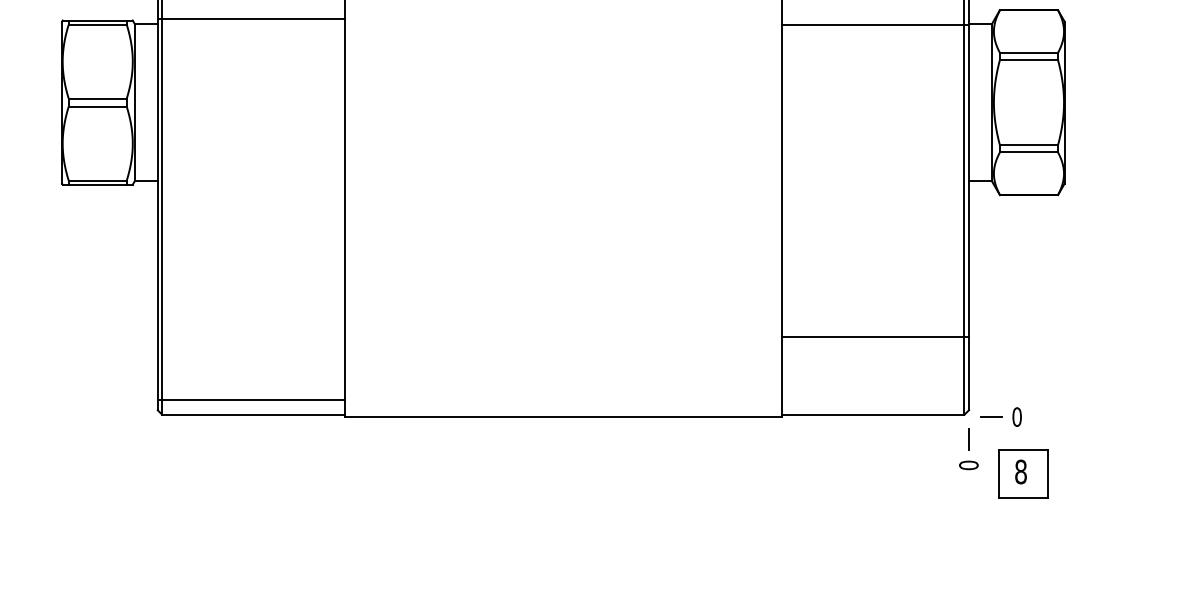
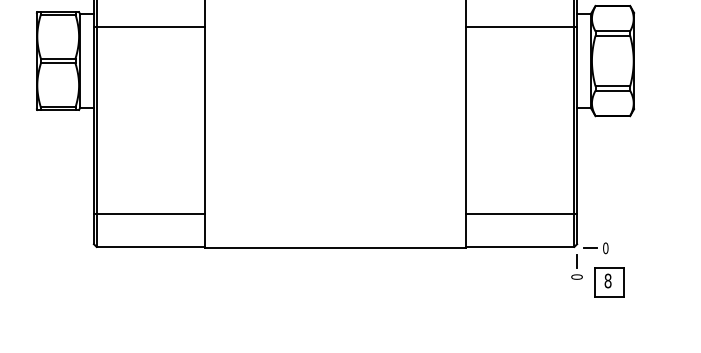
line: (251, 19) -> (149, 27), moved
line: (875, 26) -> (521, 27), moved
line: (875, 336) -> (521, 214), moved
line: (251, 400) -> (149, 214), moved

